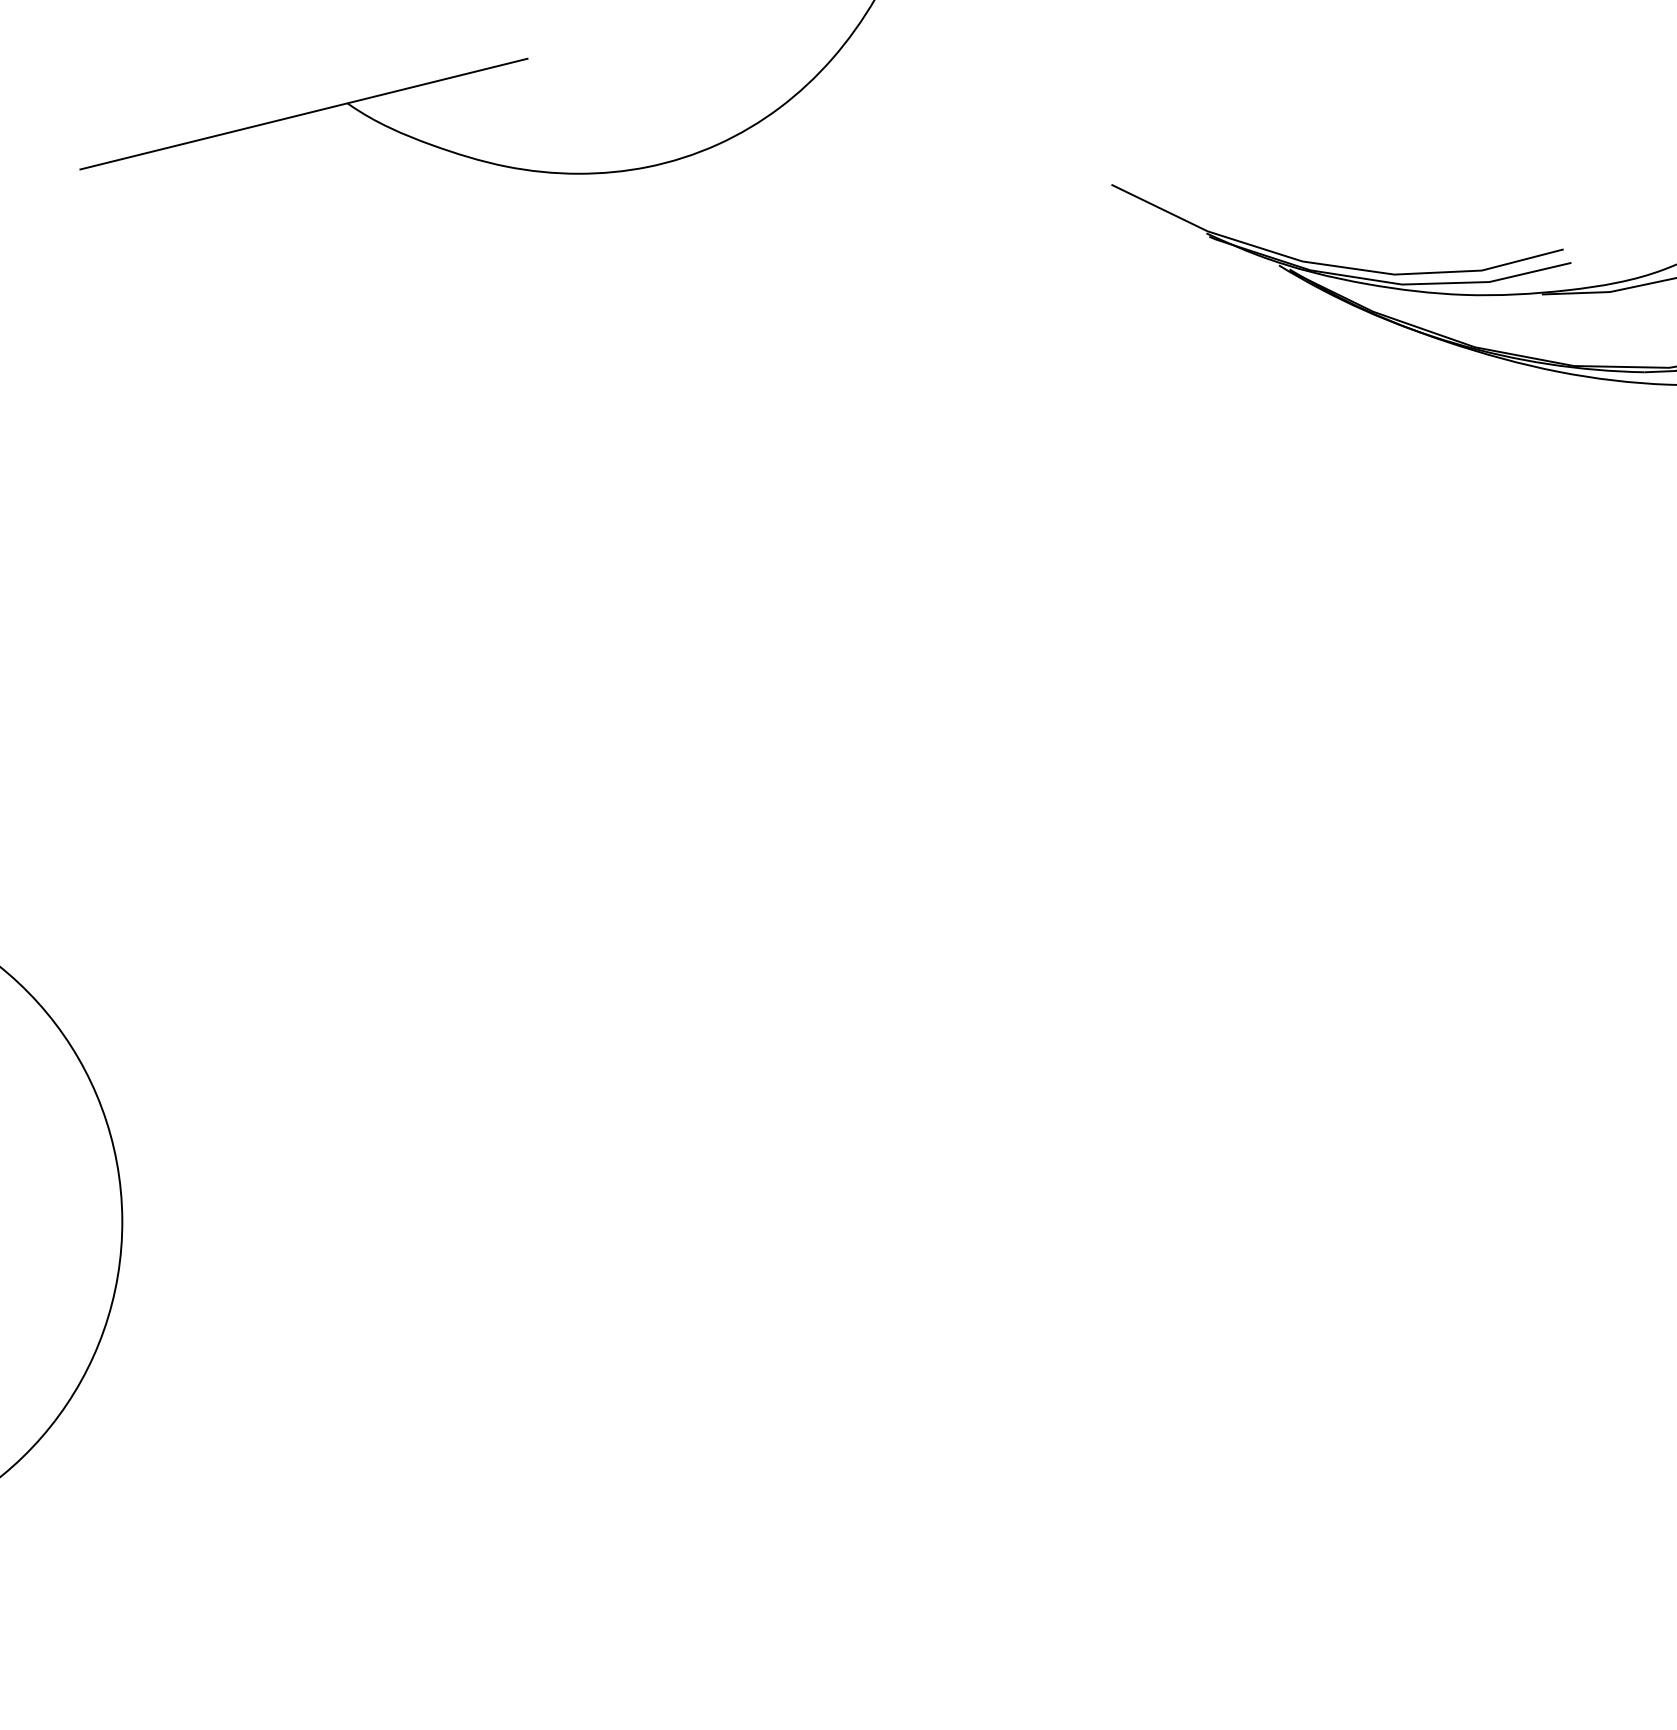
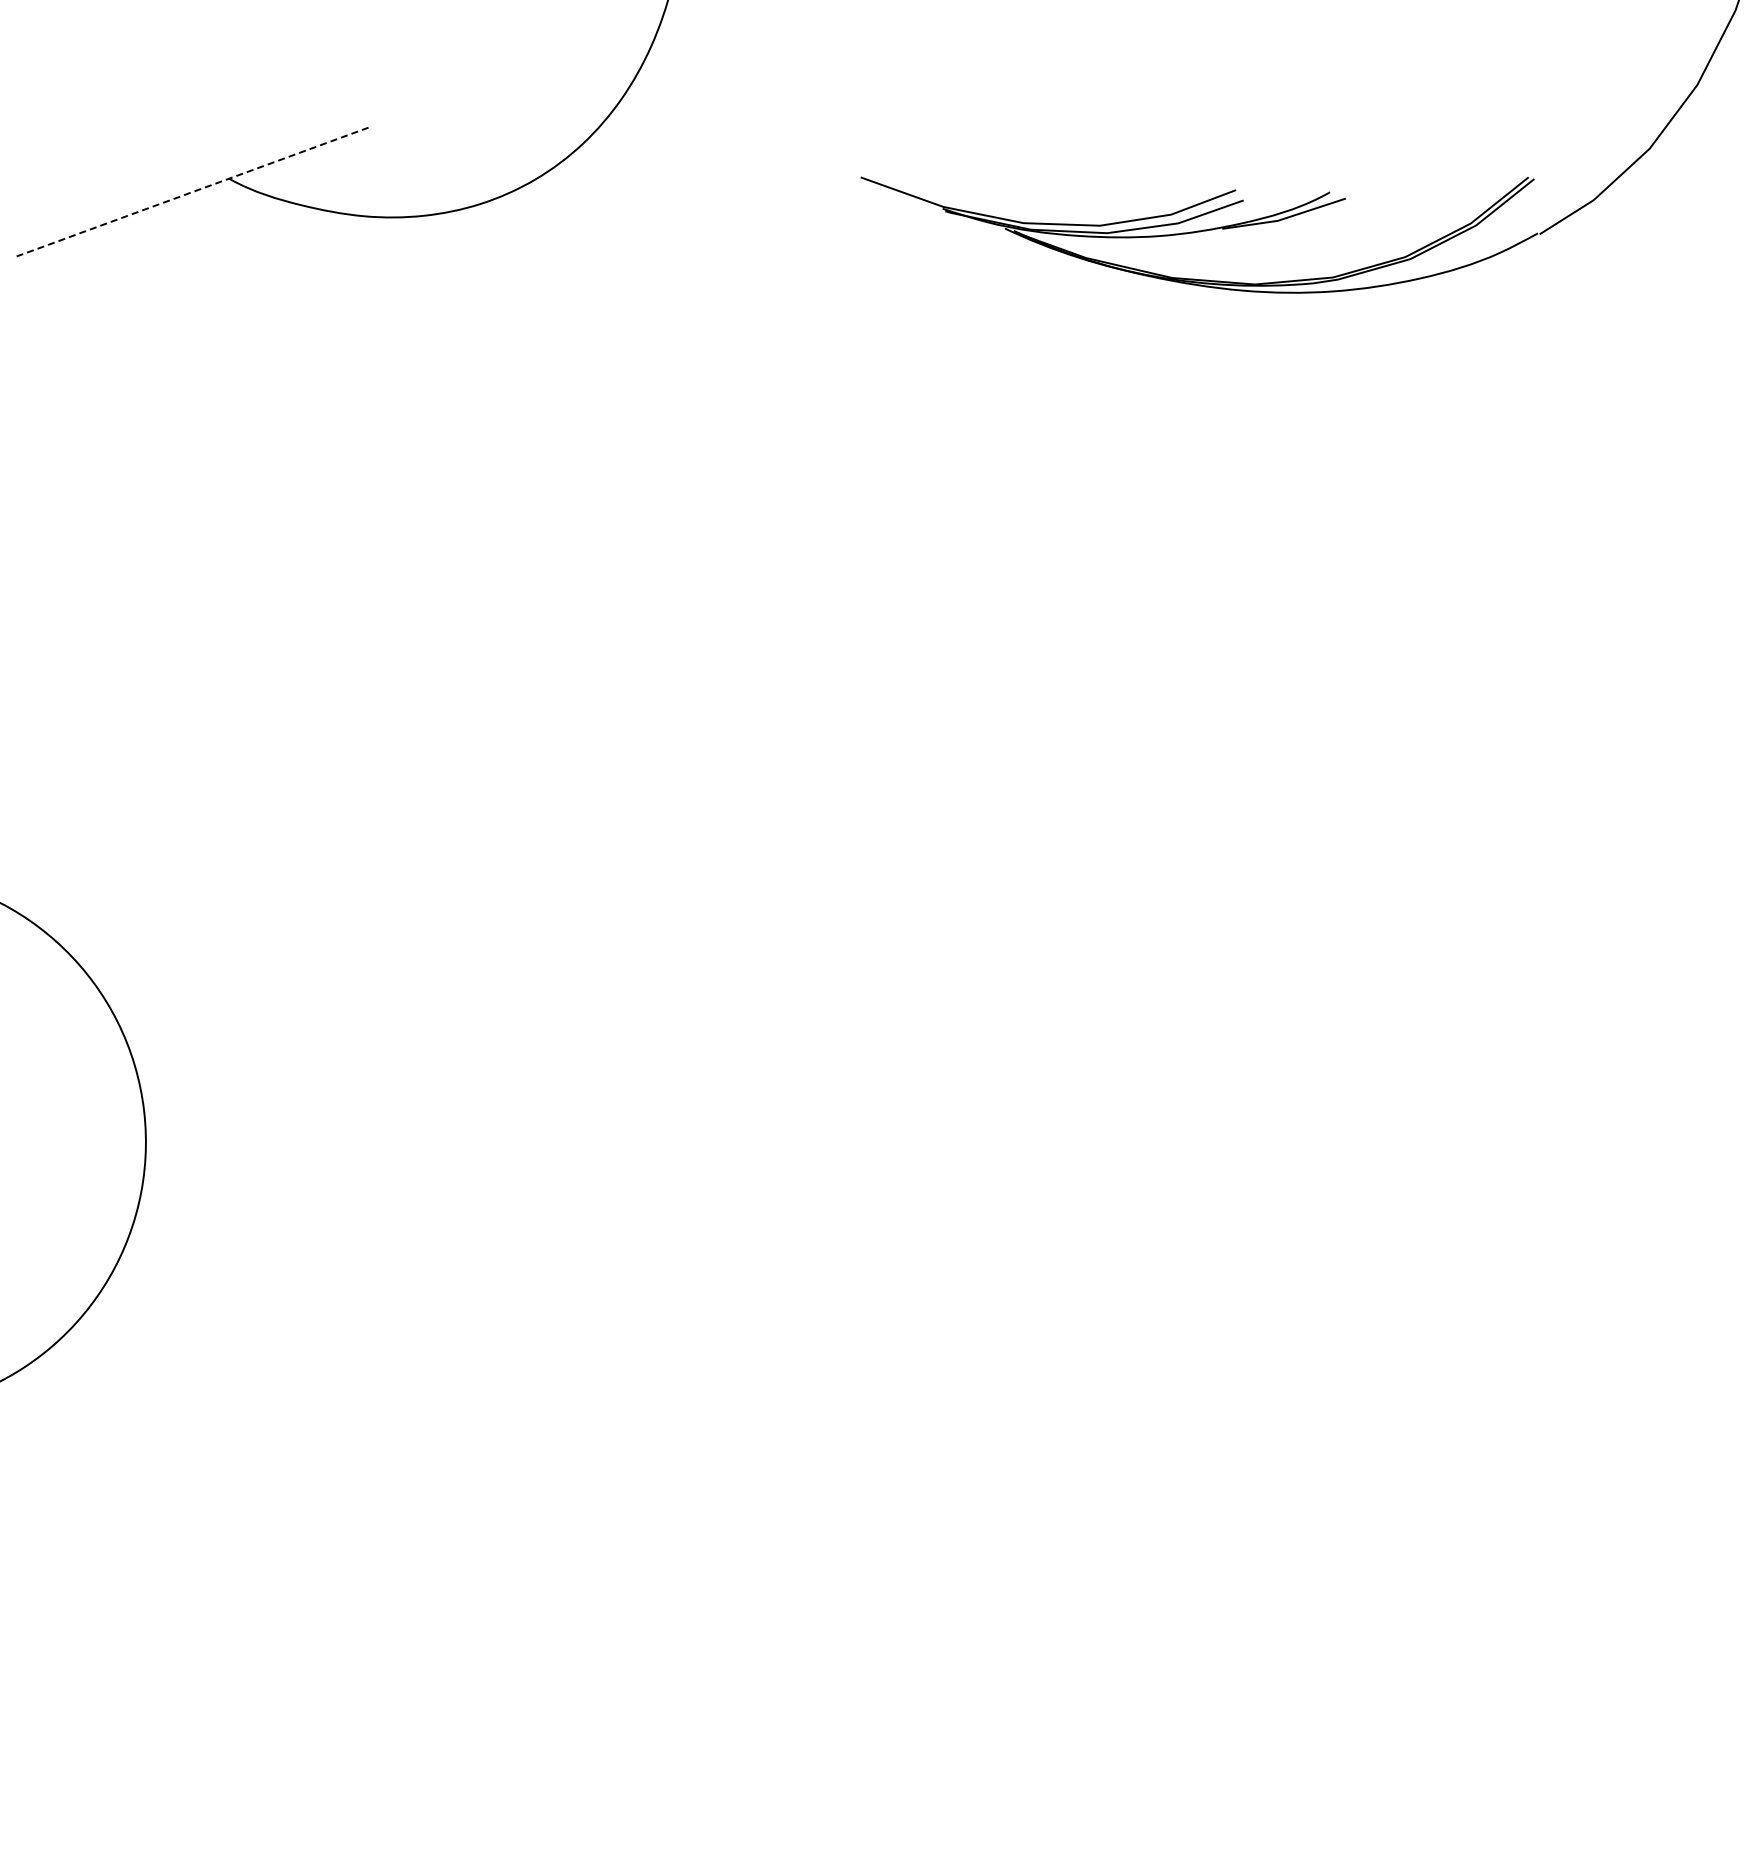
line: (304, 114) -> (194, 191), solid -> dashed

